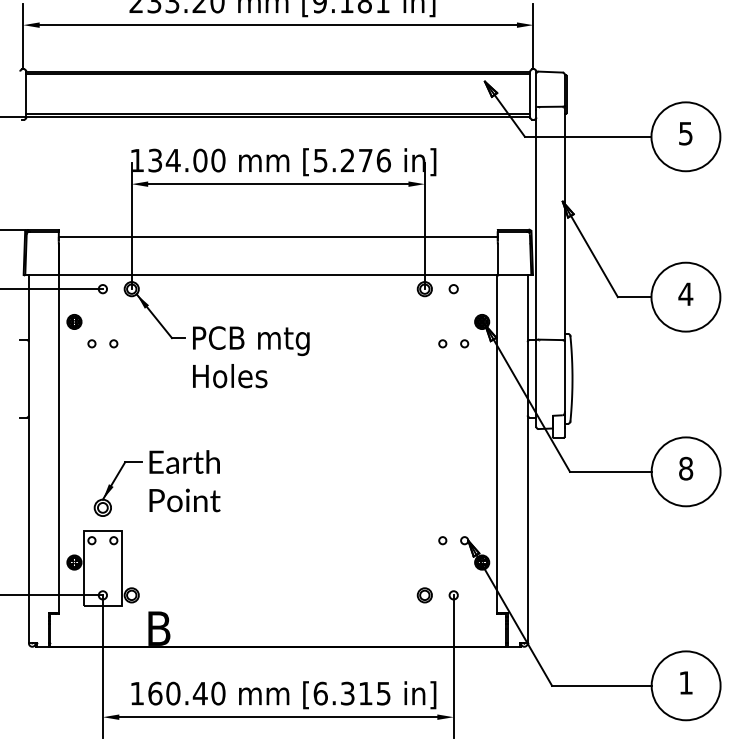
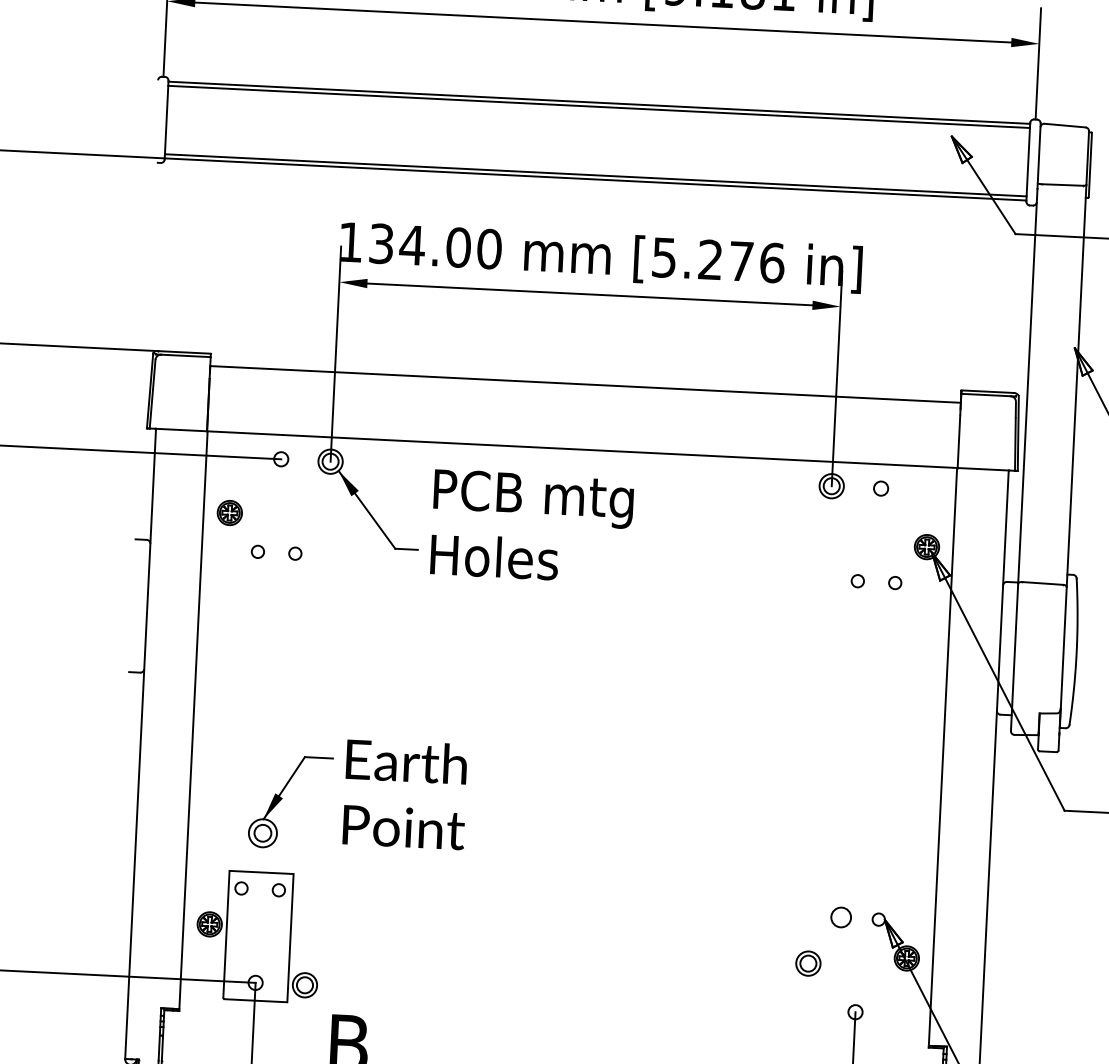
text: (251, 357) -> (532, 527), moved
circle: (442, 540) -> (840, 917), size x1.6
part: (424, 595) -> (807, 963), moved

